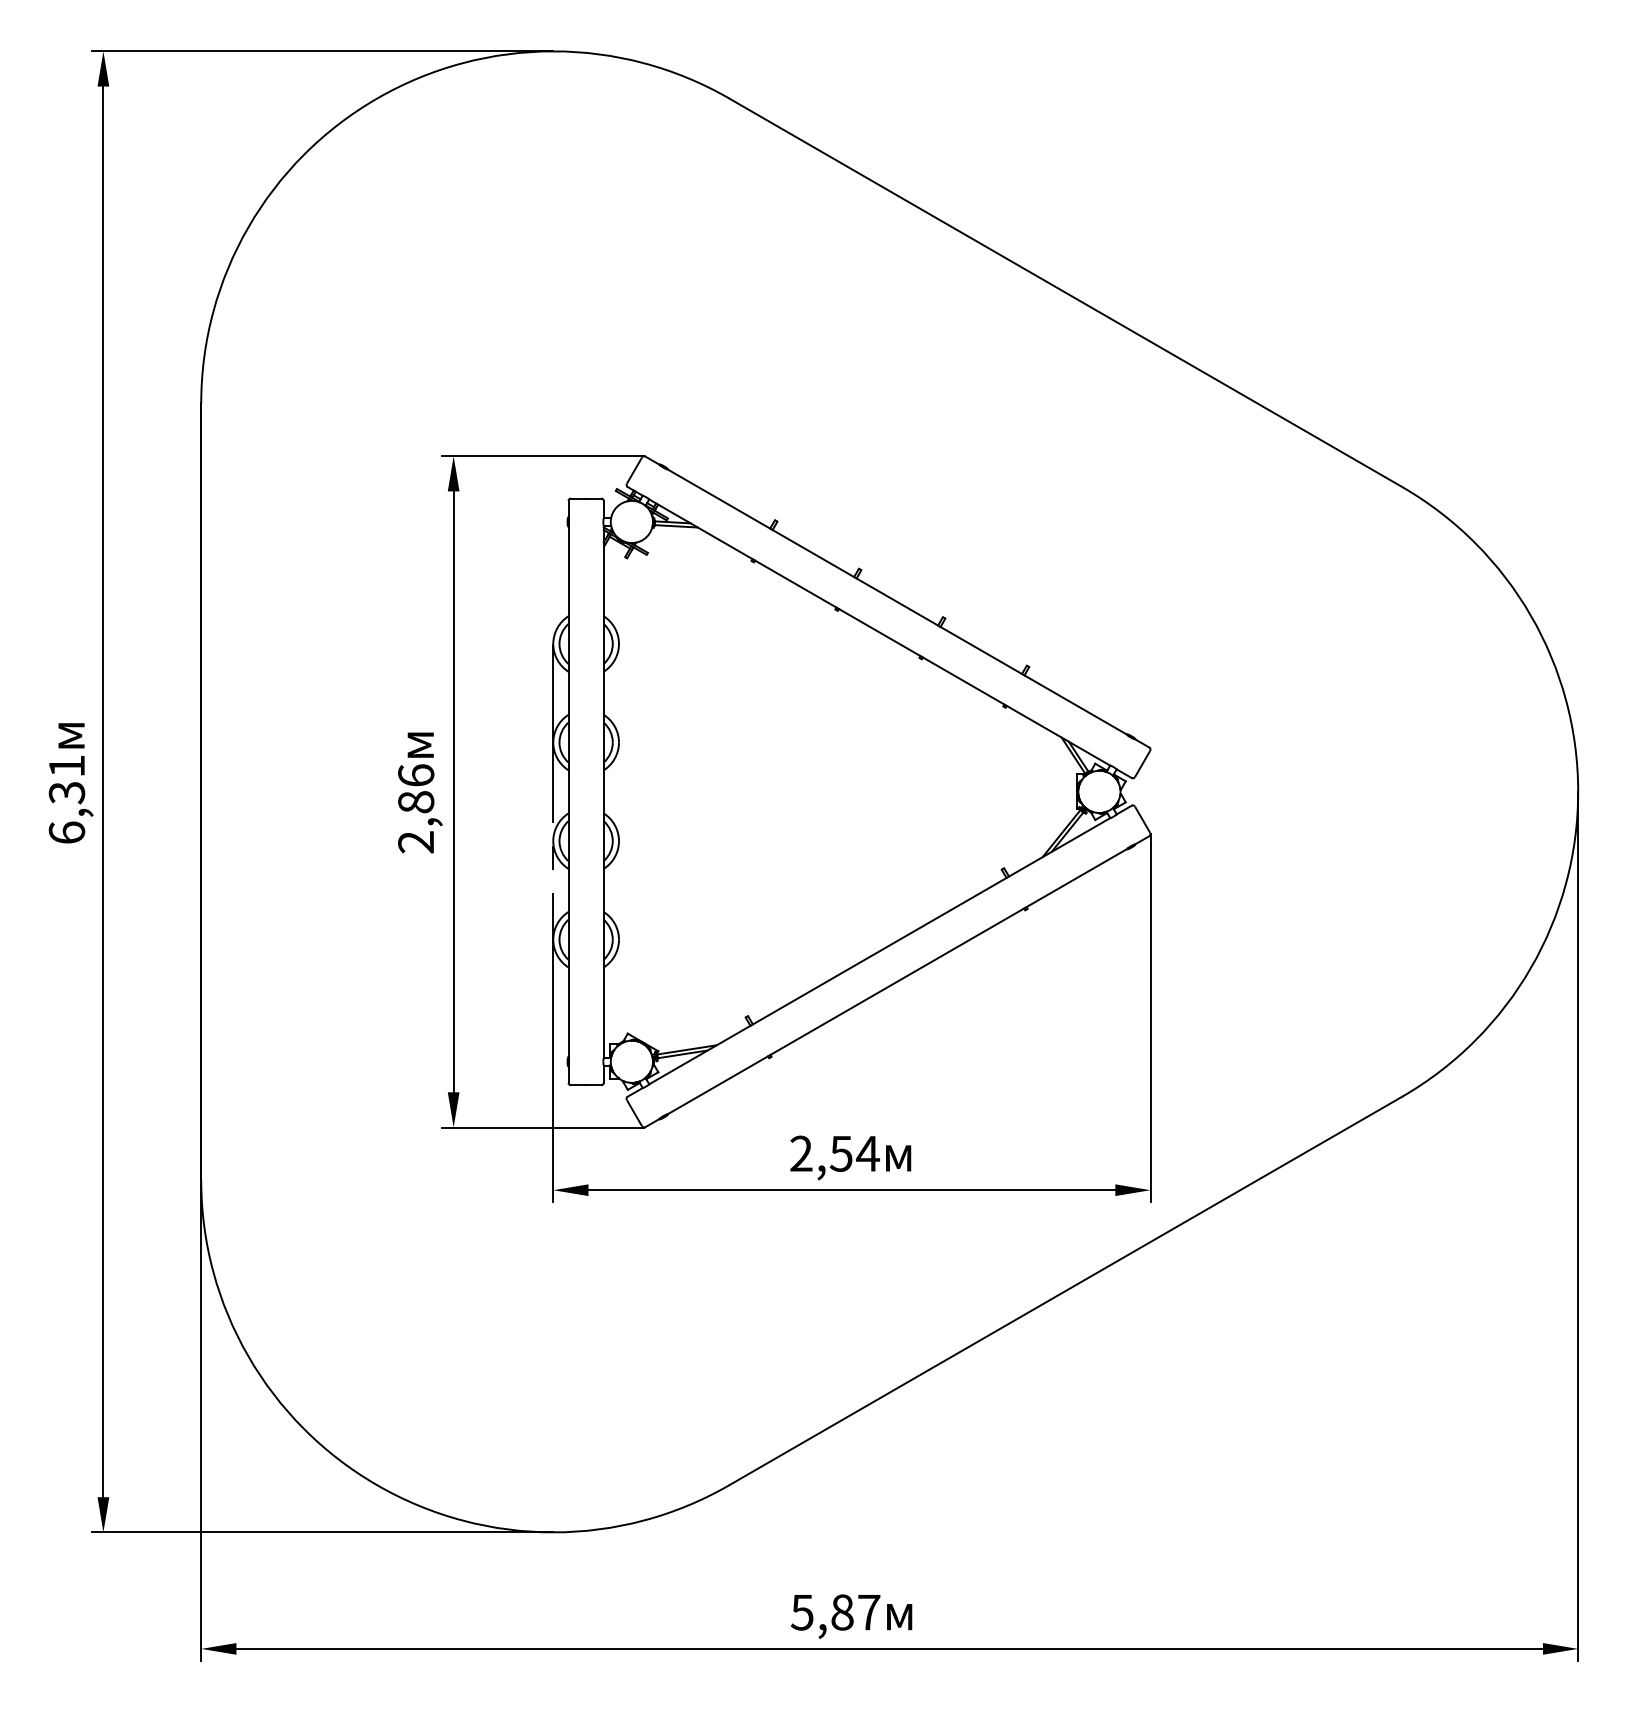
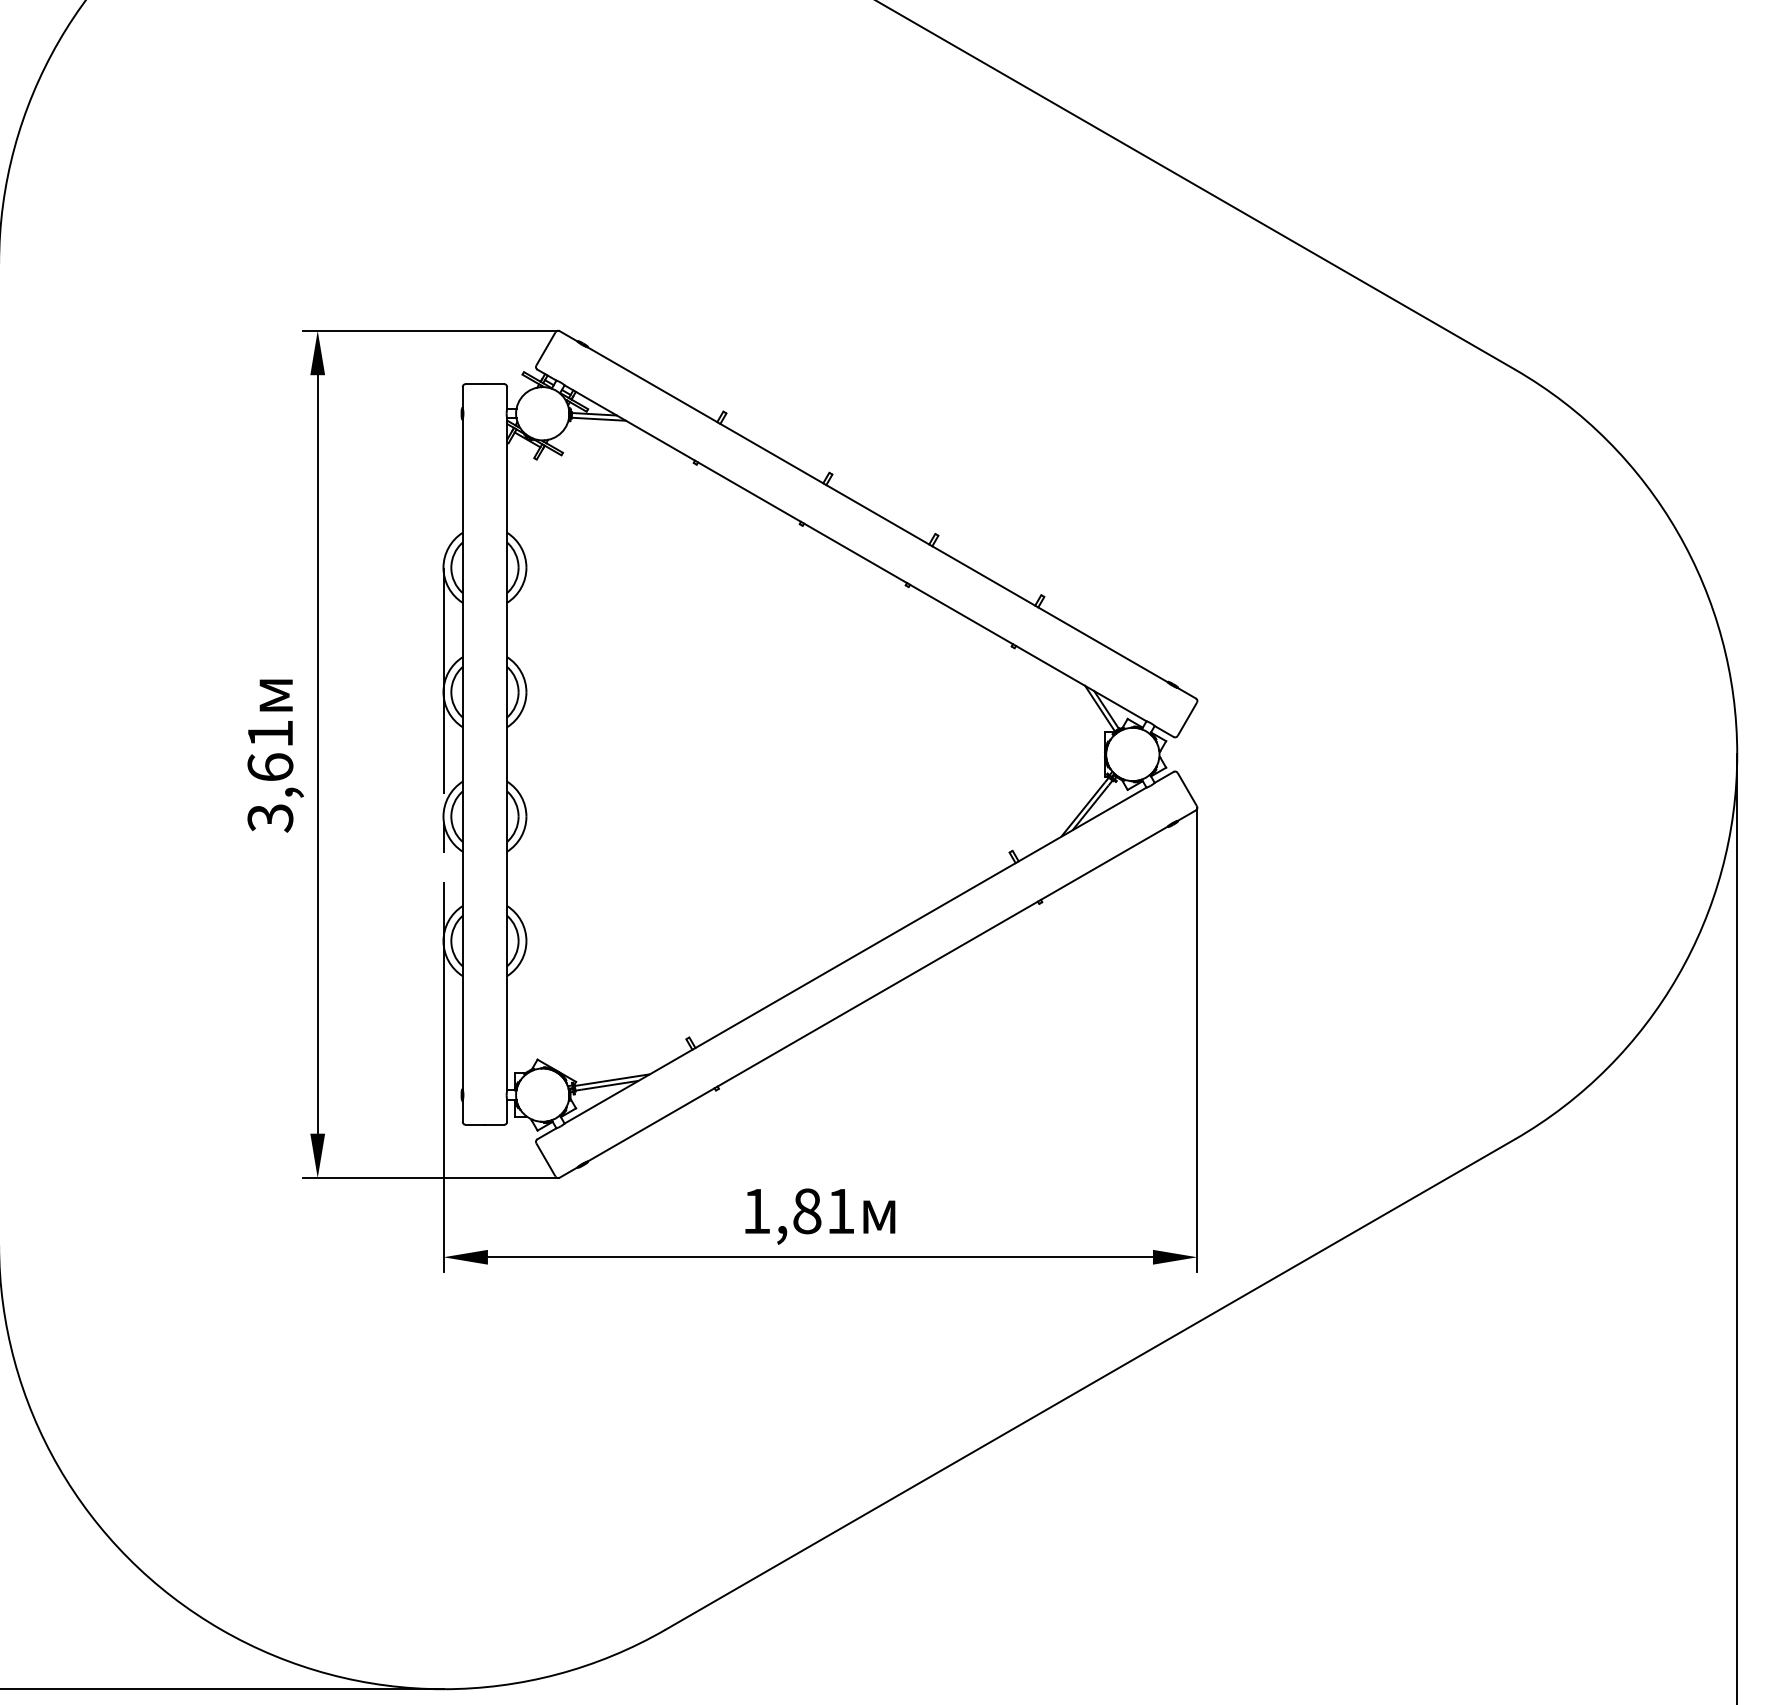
text: (416, 808) -> (270, 775), 2,86 -> 3,61
text: (835, 1153) -> (799, 1210), 2,54 -> 1,81

